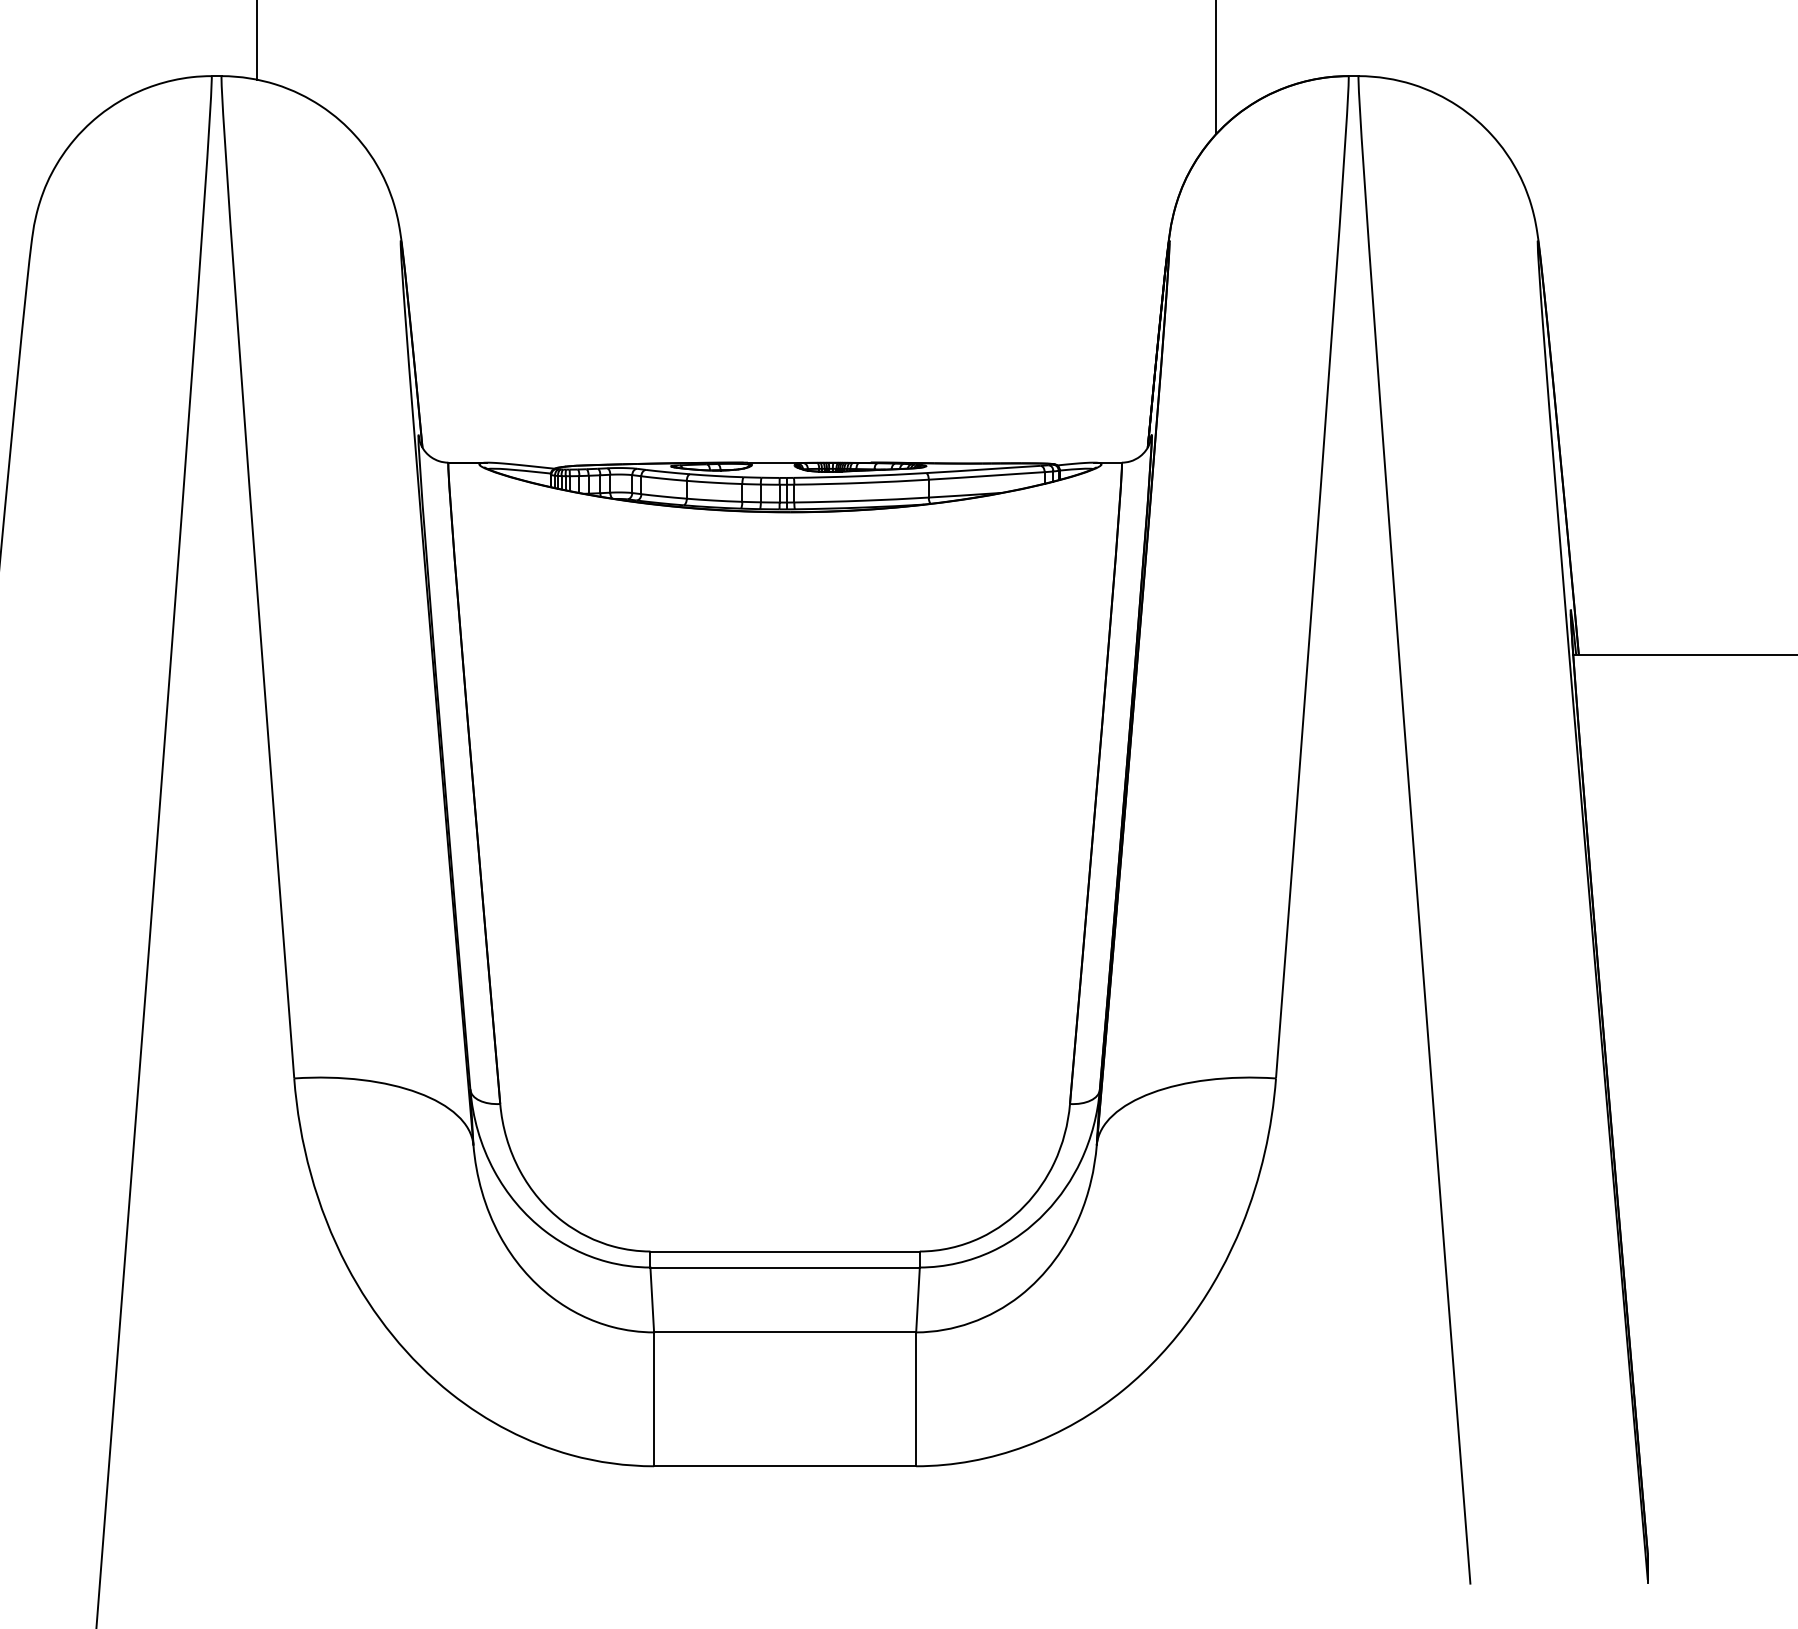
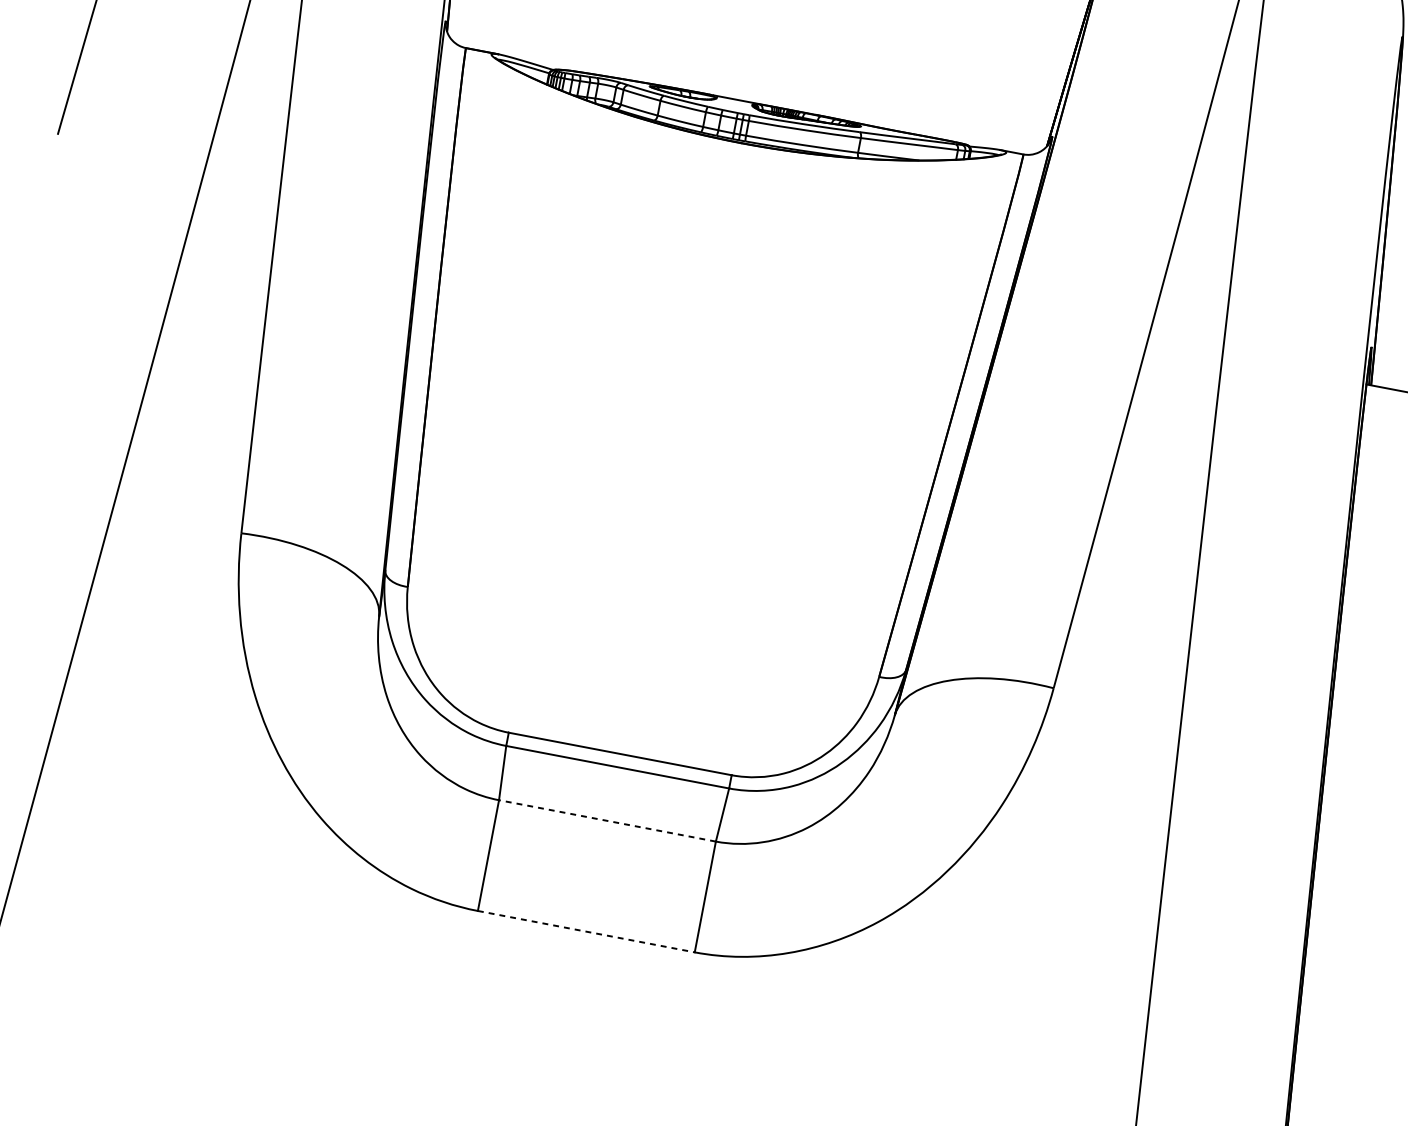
line: (784, 1332) -> (606, 820), solid -> dashed
line: (785, 1466) -> (586, 931), solid -> dashed

